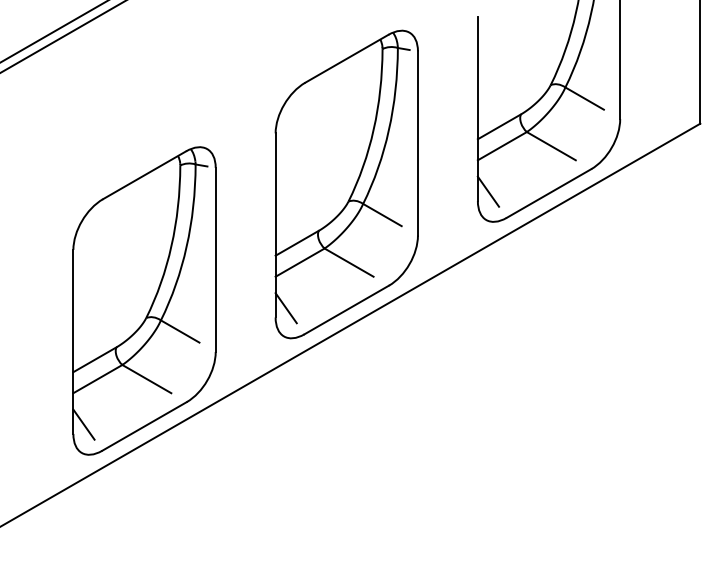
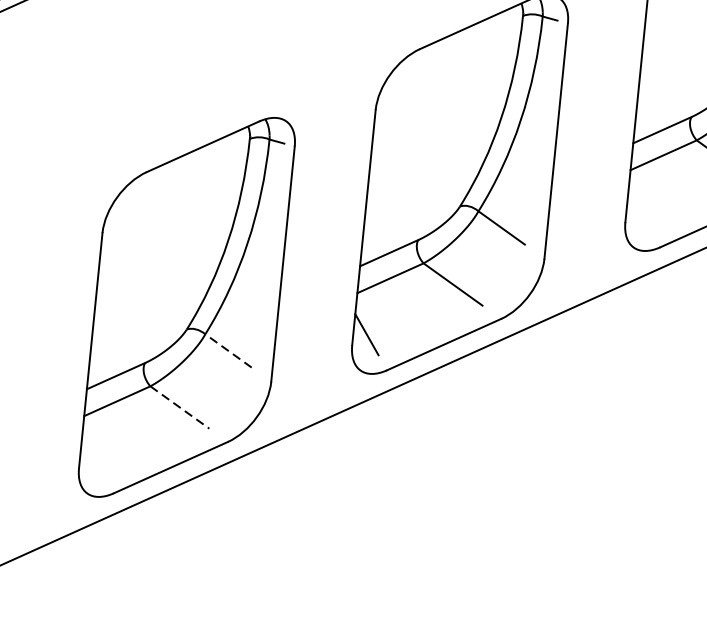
line: (488, 191) -> (640, 211), removed
line: (179, 331) -> (227, 350), solid -> dashed
line: (147, 379) -> (180, 408), solid -> dashed
line: (83, 424) -> (93, 457), removed

